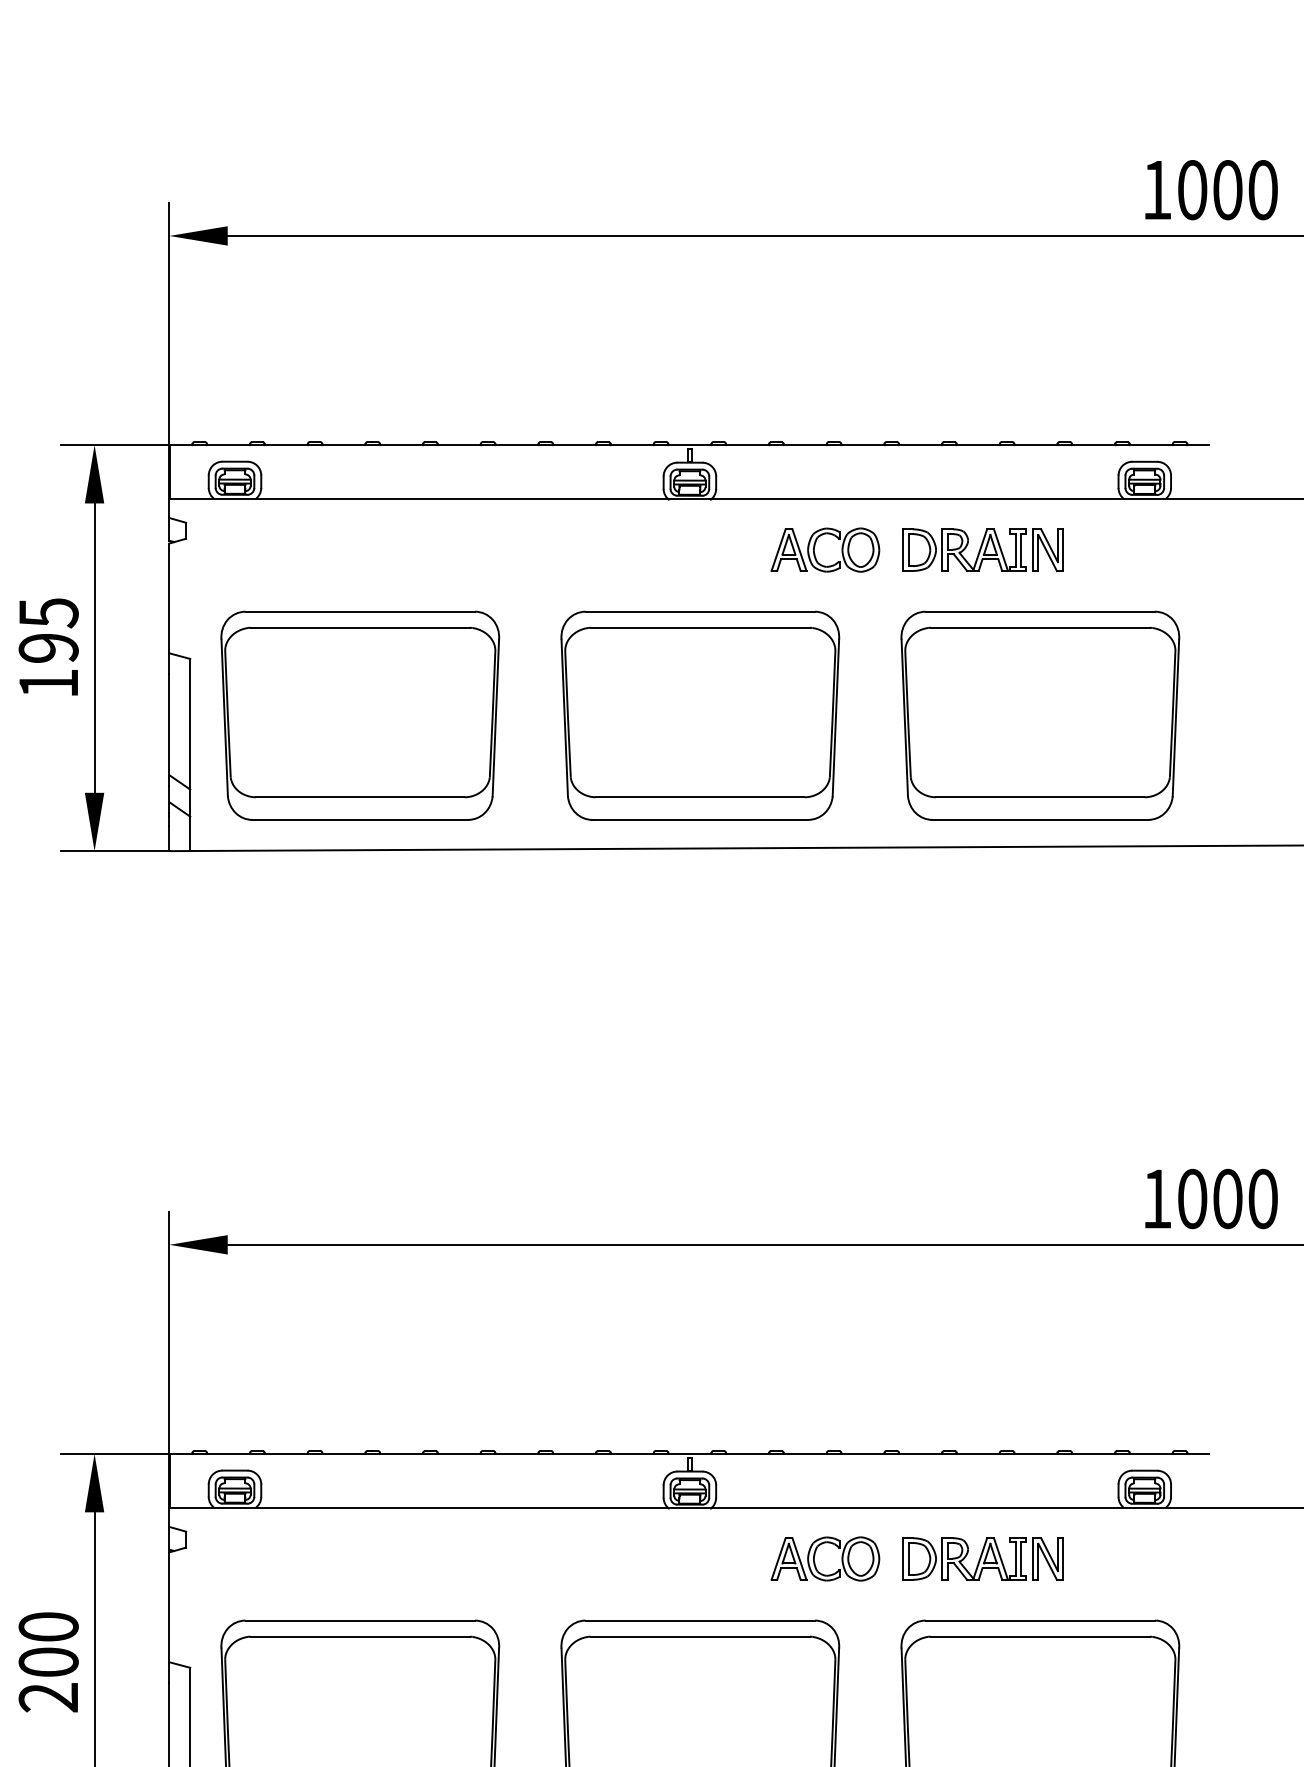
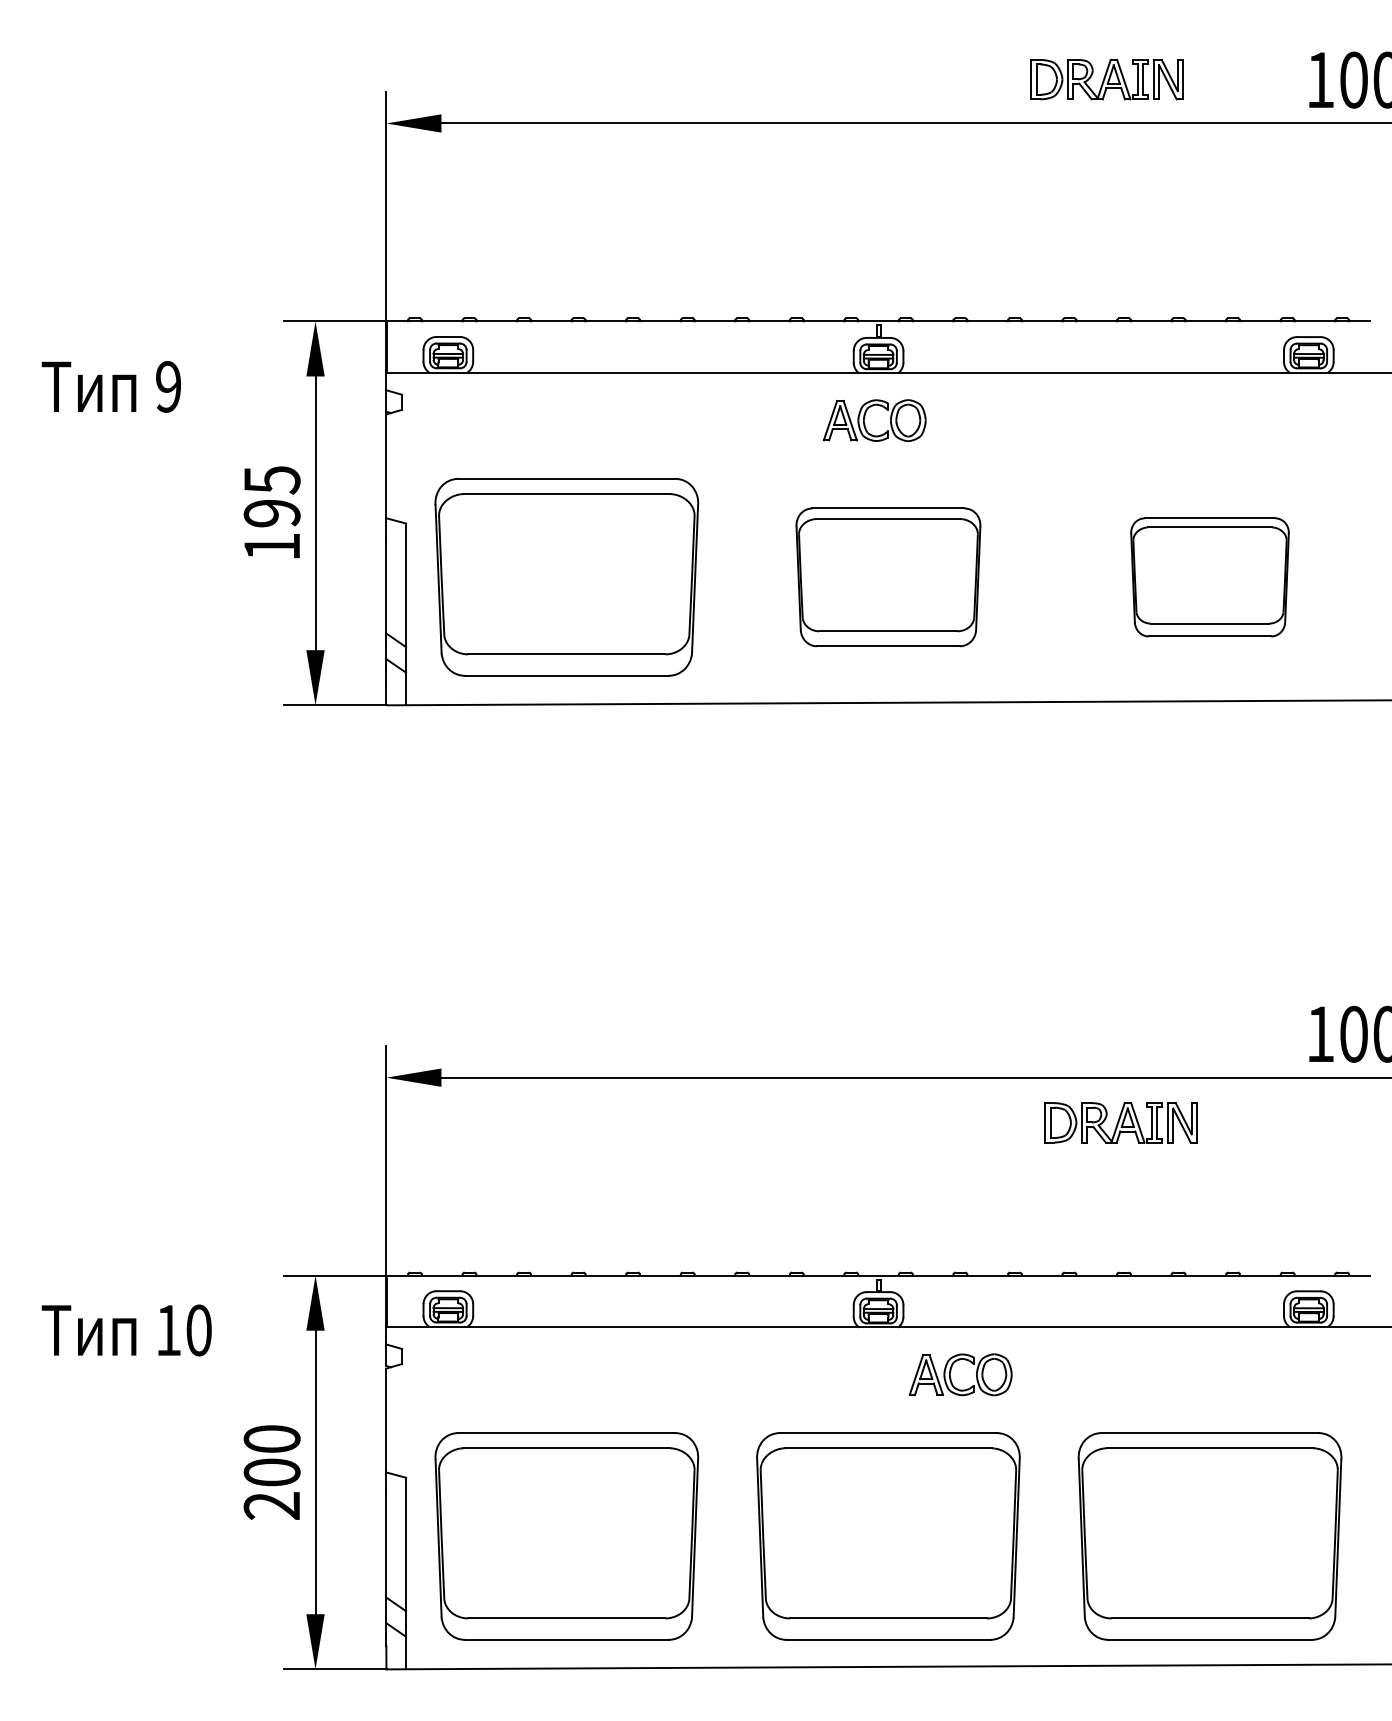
part: (815, 546) -> (865, 417), moved
part: (982, 549) -> (1106, 79), moved
part: (700, 715) -> (888, 577), size x0.7
part: (1039, 715) -> (1209, 577), size x0.6
part: (815, 1555) -> (951, 1371), moved
part: (982, 1558) -> (1120, 1122), moved

